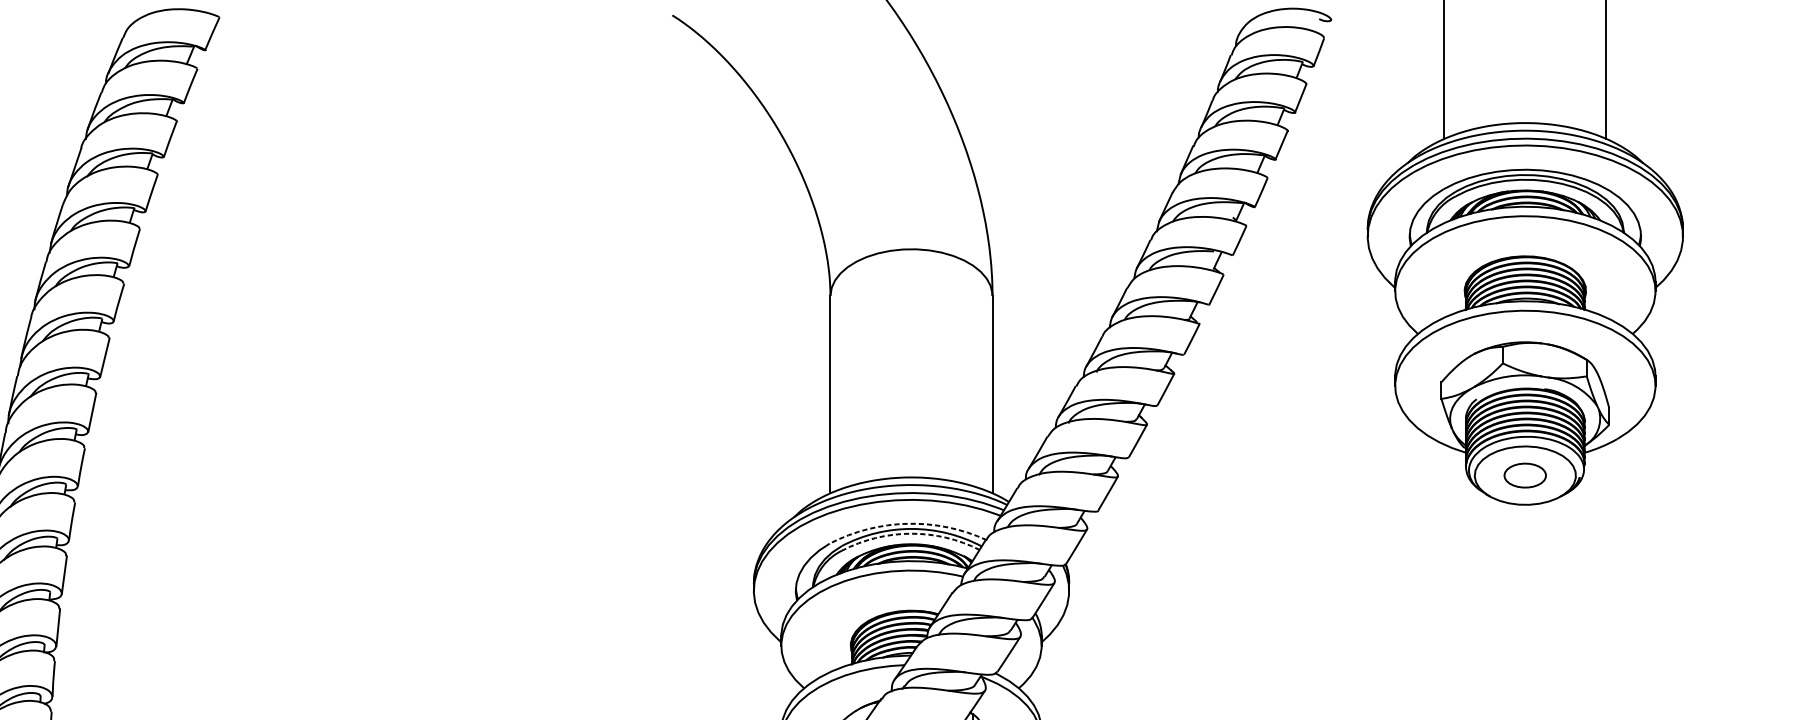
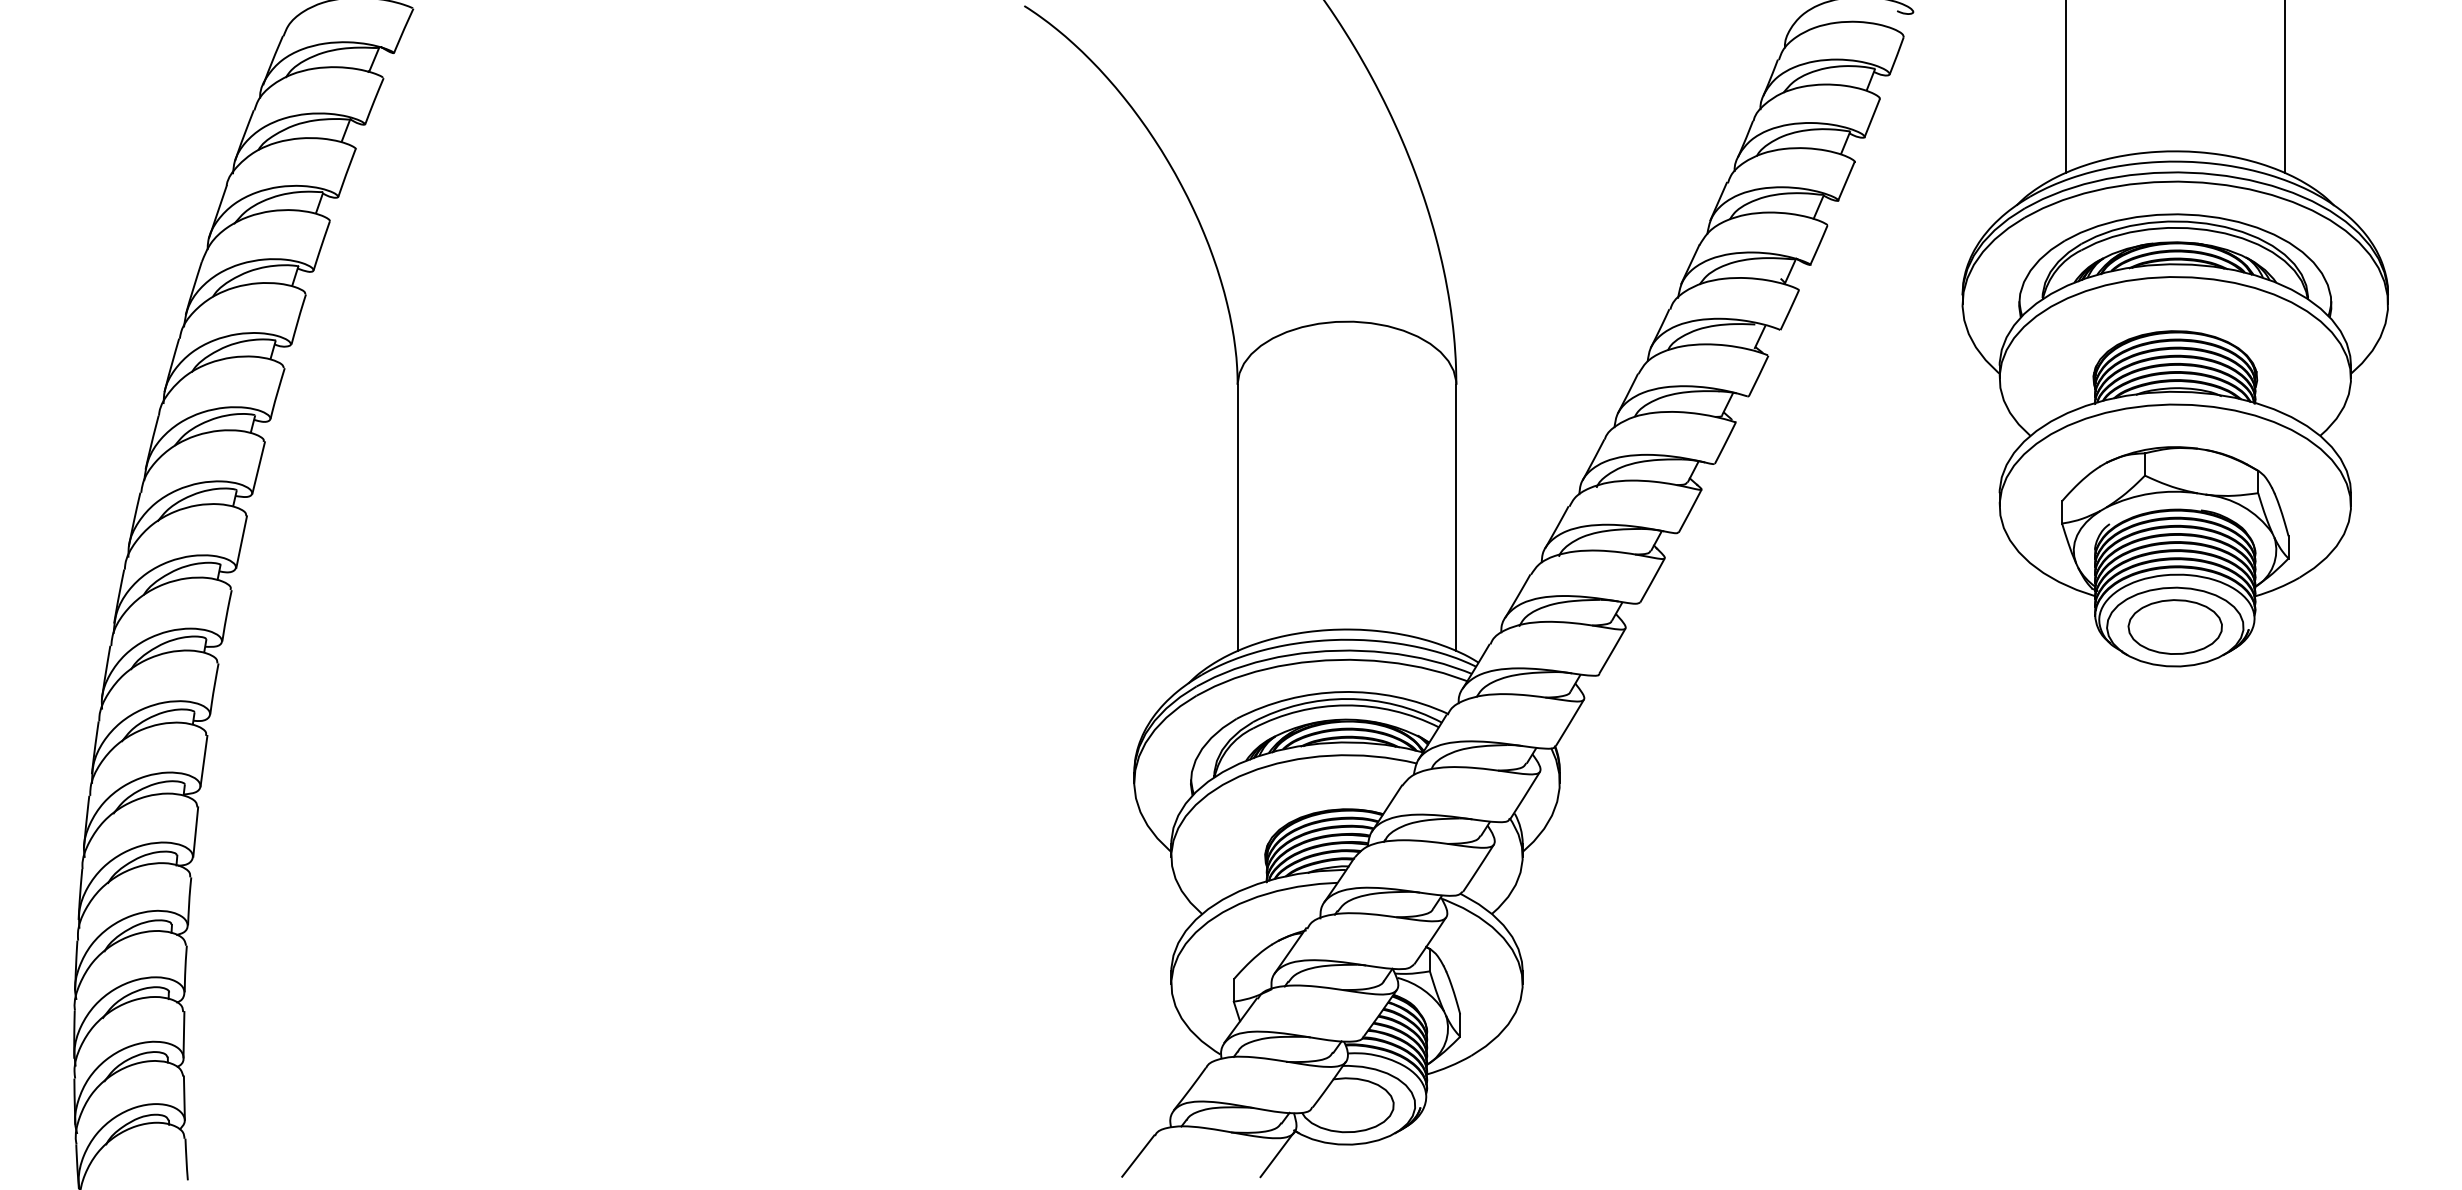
part: (1524, 475) -> (2174, 626), size x1.67
arc: (908, 524) -> (1342, 692), dashed -> solid
arc: (911, 533) -> (1346, 705), dashed -> solid

